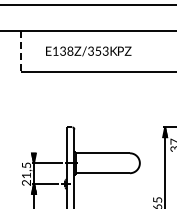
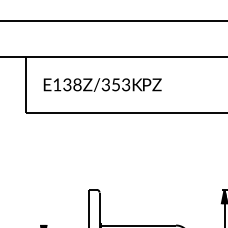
line: (21, 51) -> (26, 85), dashed -> solid
text: (88, 51) -> (102, 85), moved

